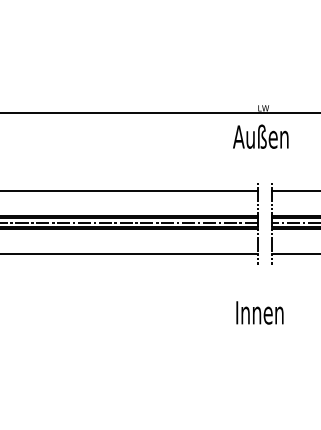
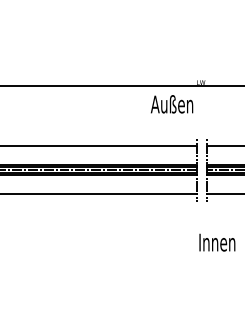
text: (260, 136) -> (171, 104), moved
text: (260, 312) -> (217, 242), moved

